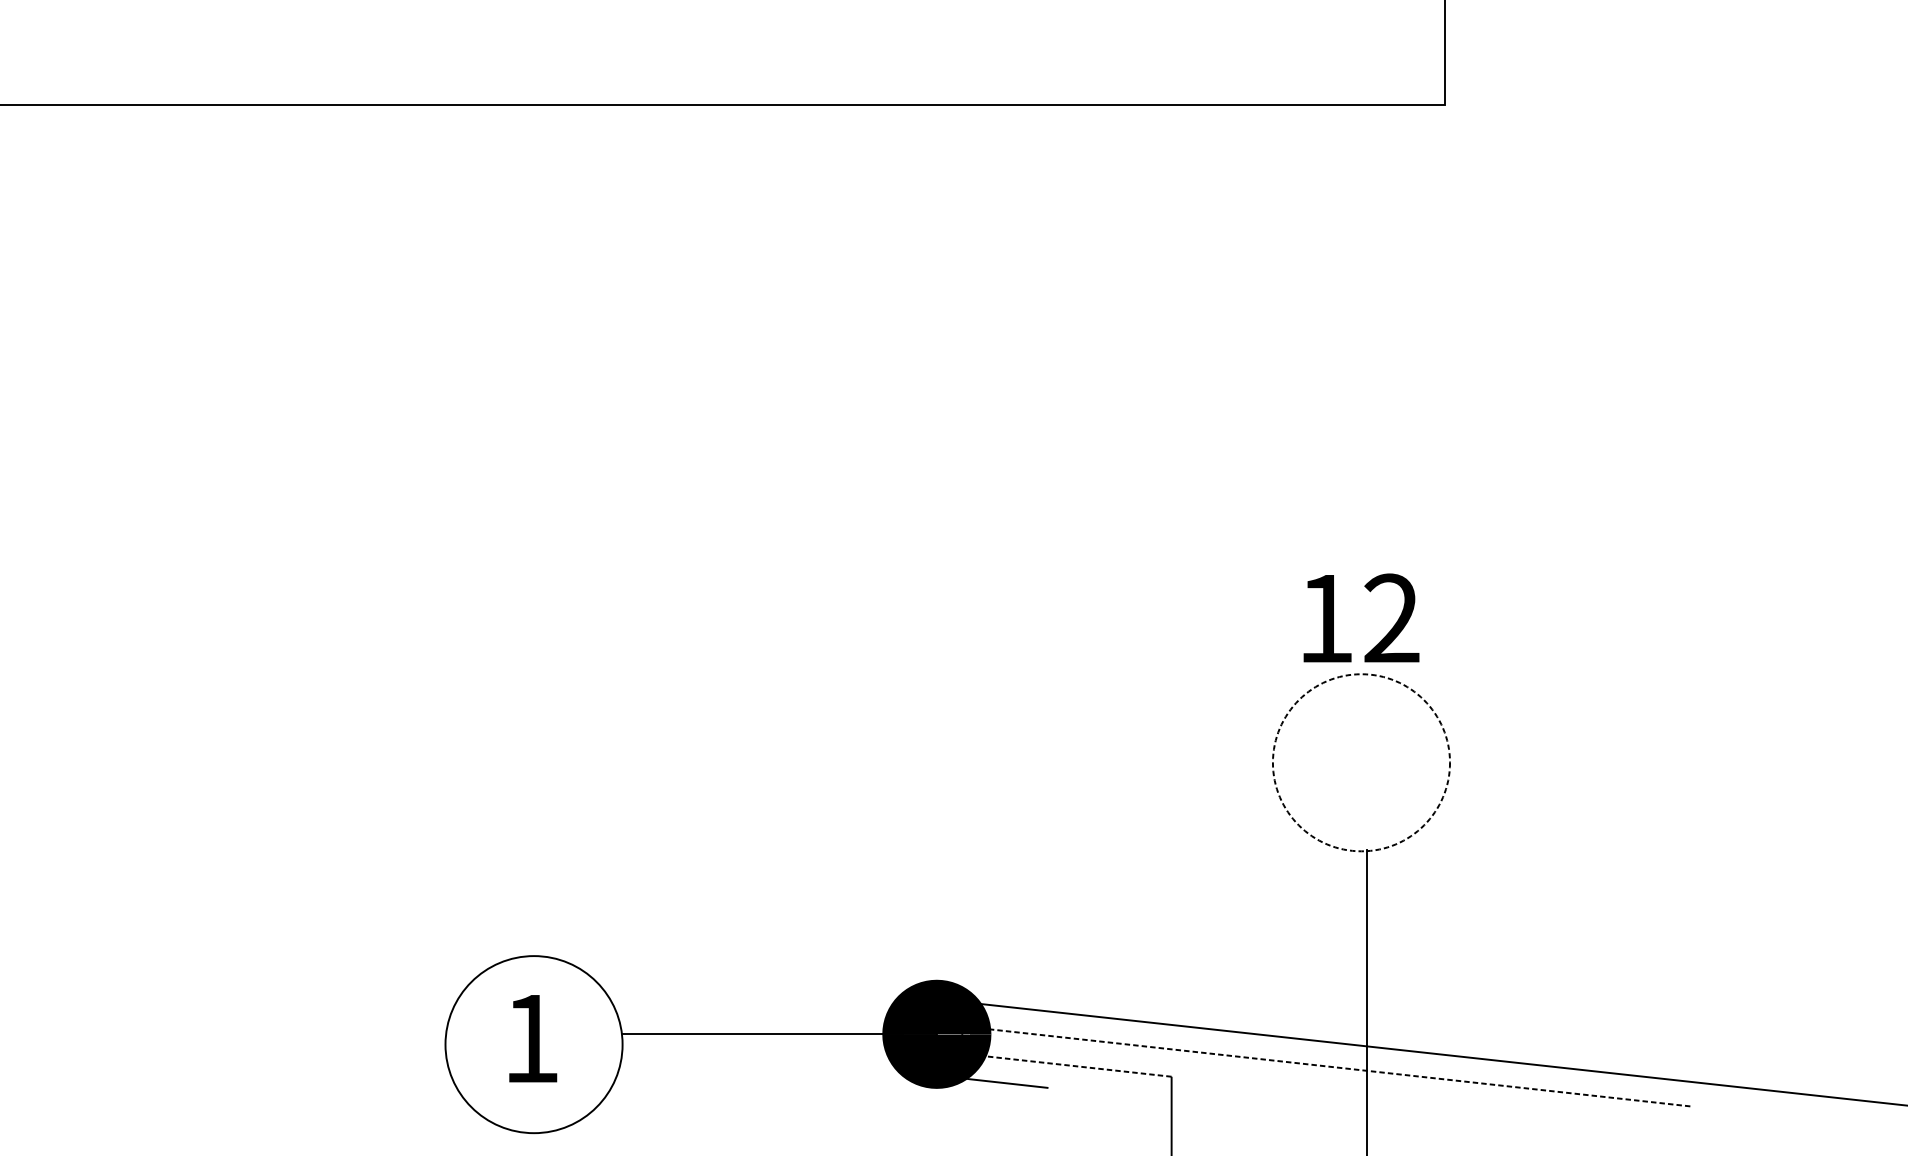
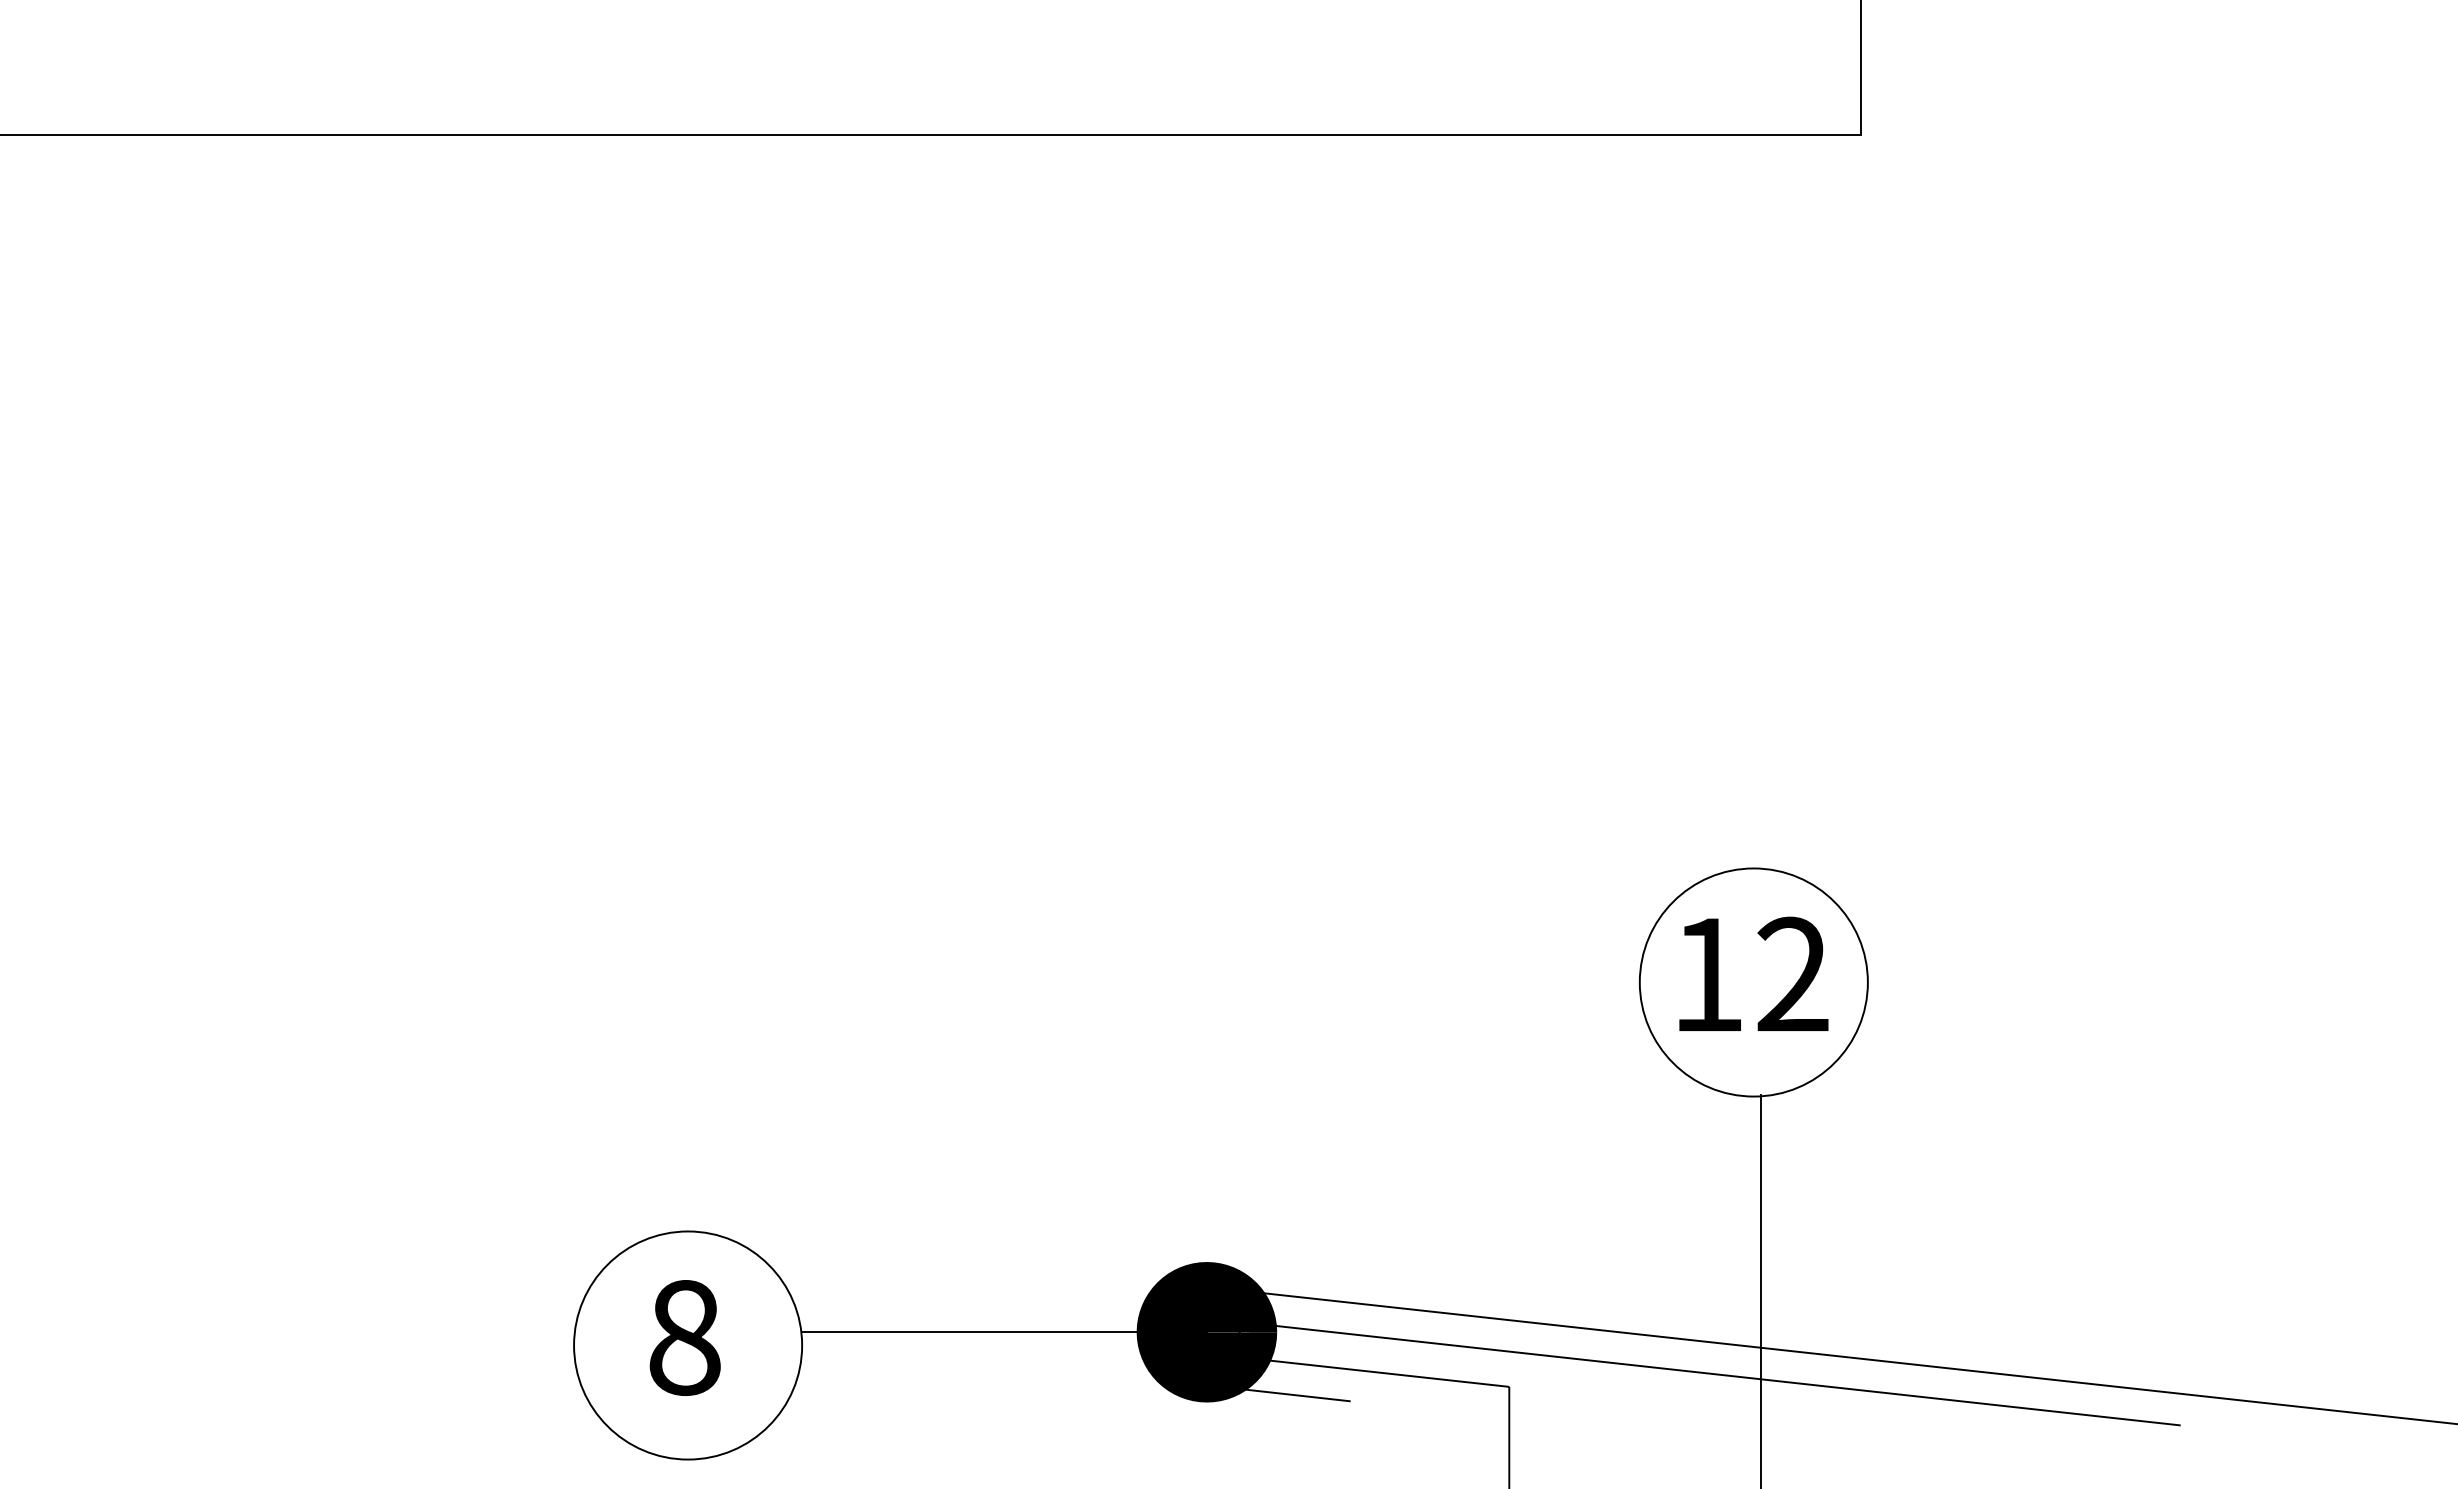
text: (1361, 617) -> (1753, 973), moved
circle: (1361, 762) -> (1753, 982), dashed -> solid
text: (531, 1038) -> (684, 1337), 1 -> 8
line: (1202, 1052) -> (1549, 1355), dashed -> solid

